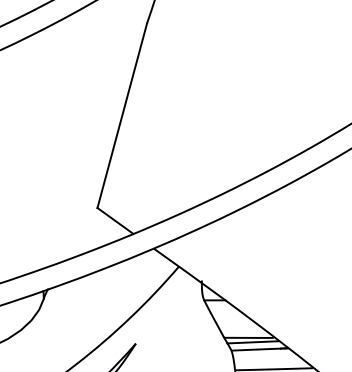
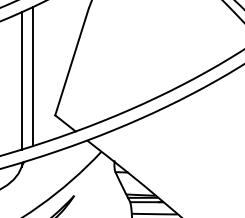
line: (55, 143) -> (32, 76), added
line: (37, 150) -> (21, 80), added

